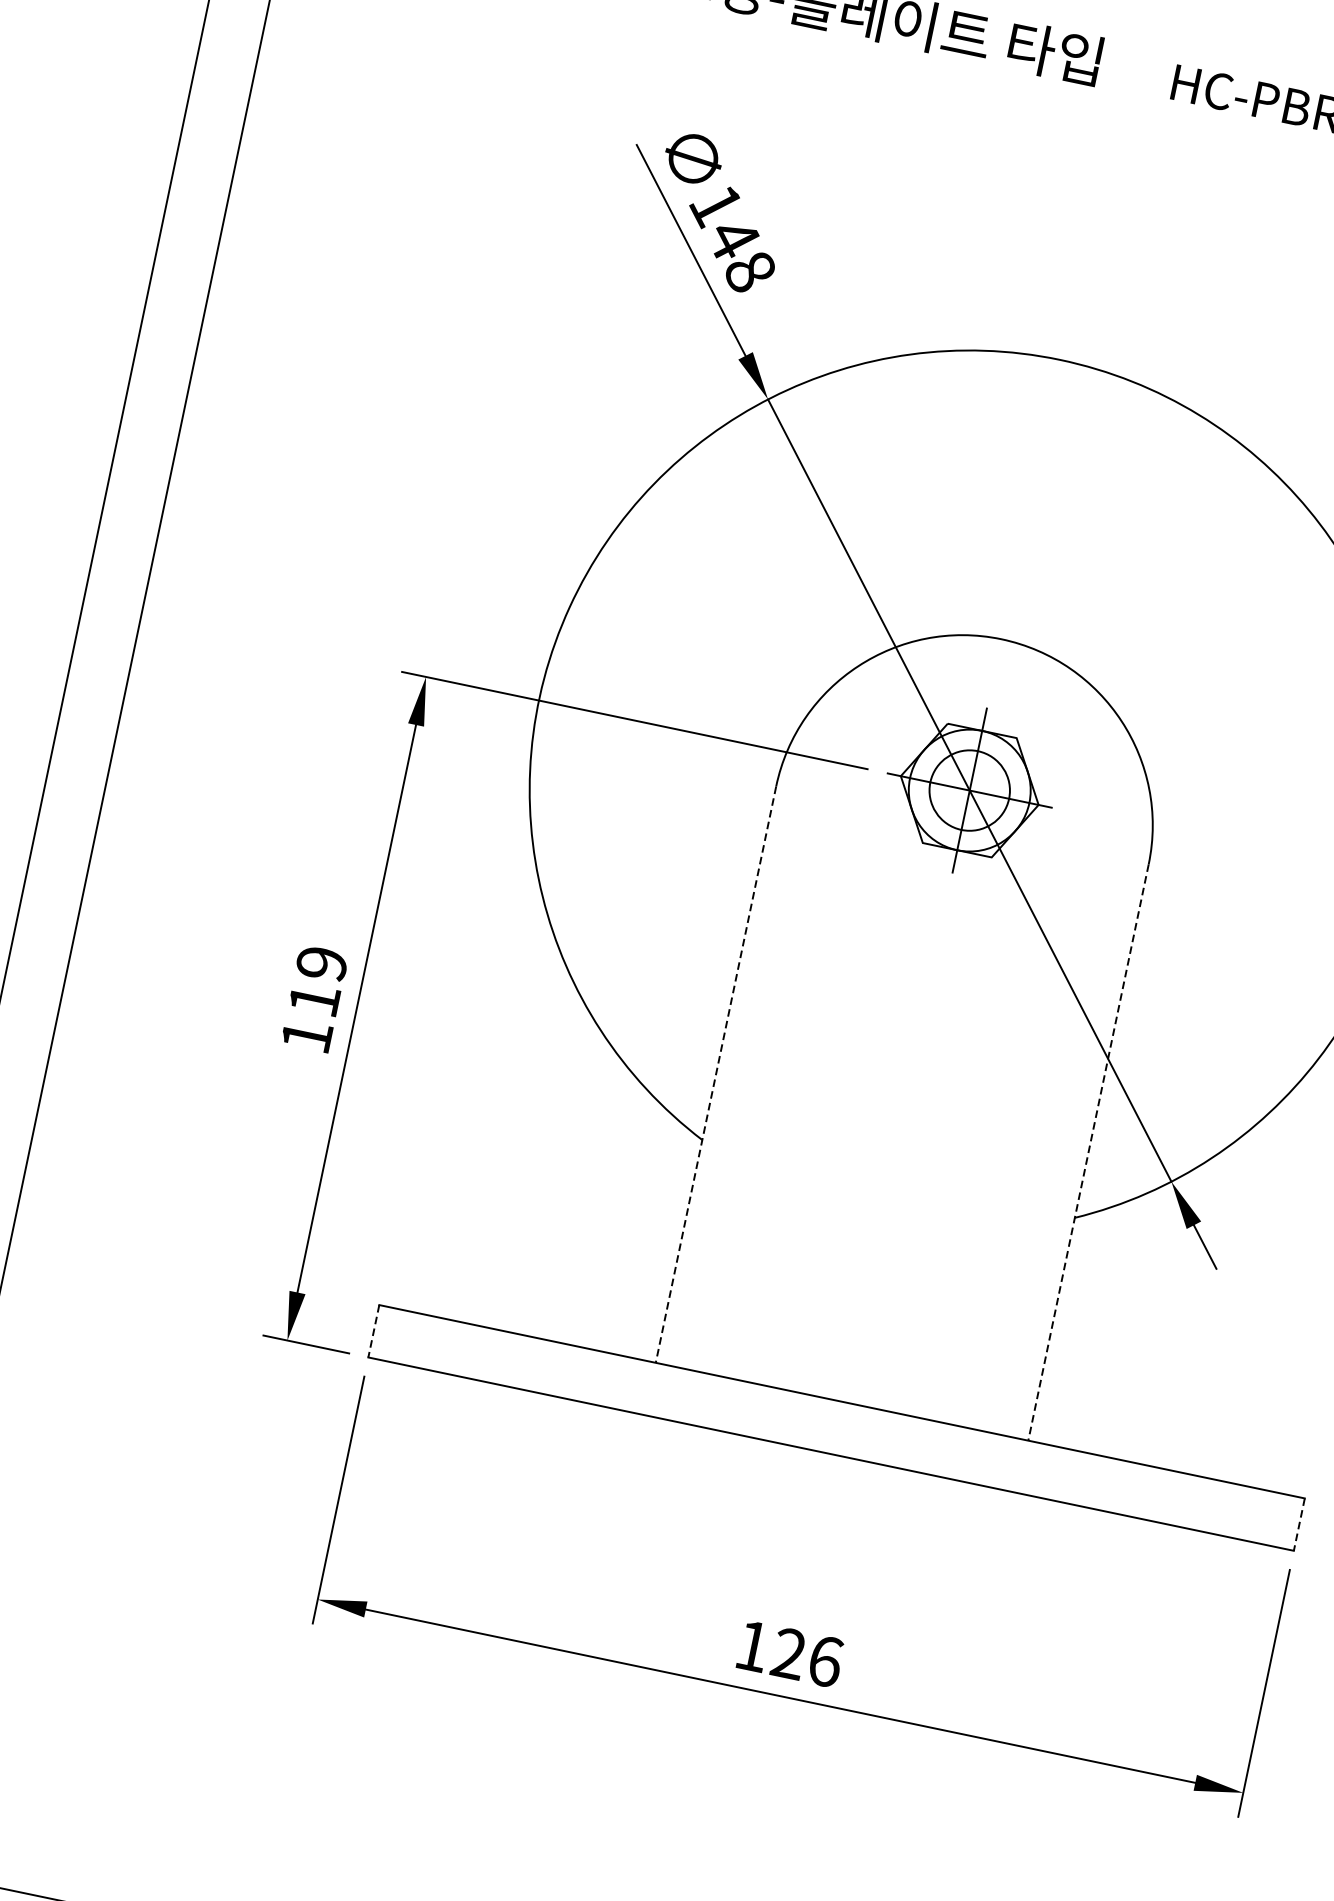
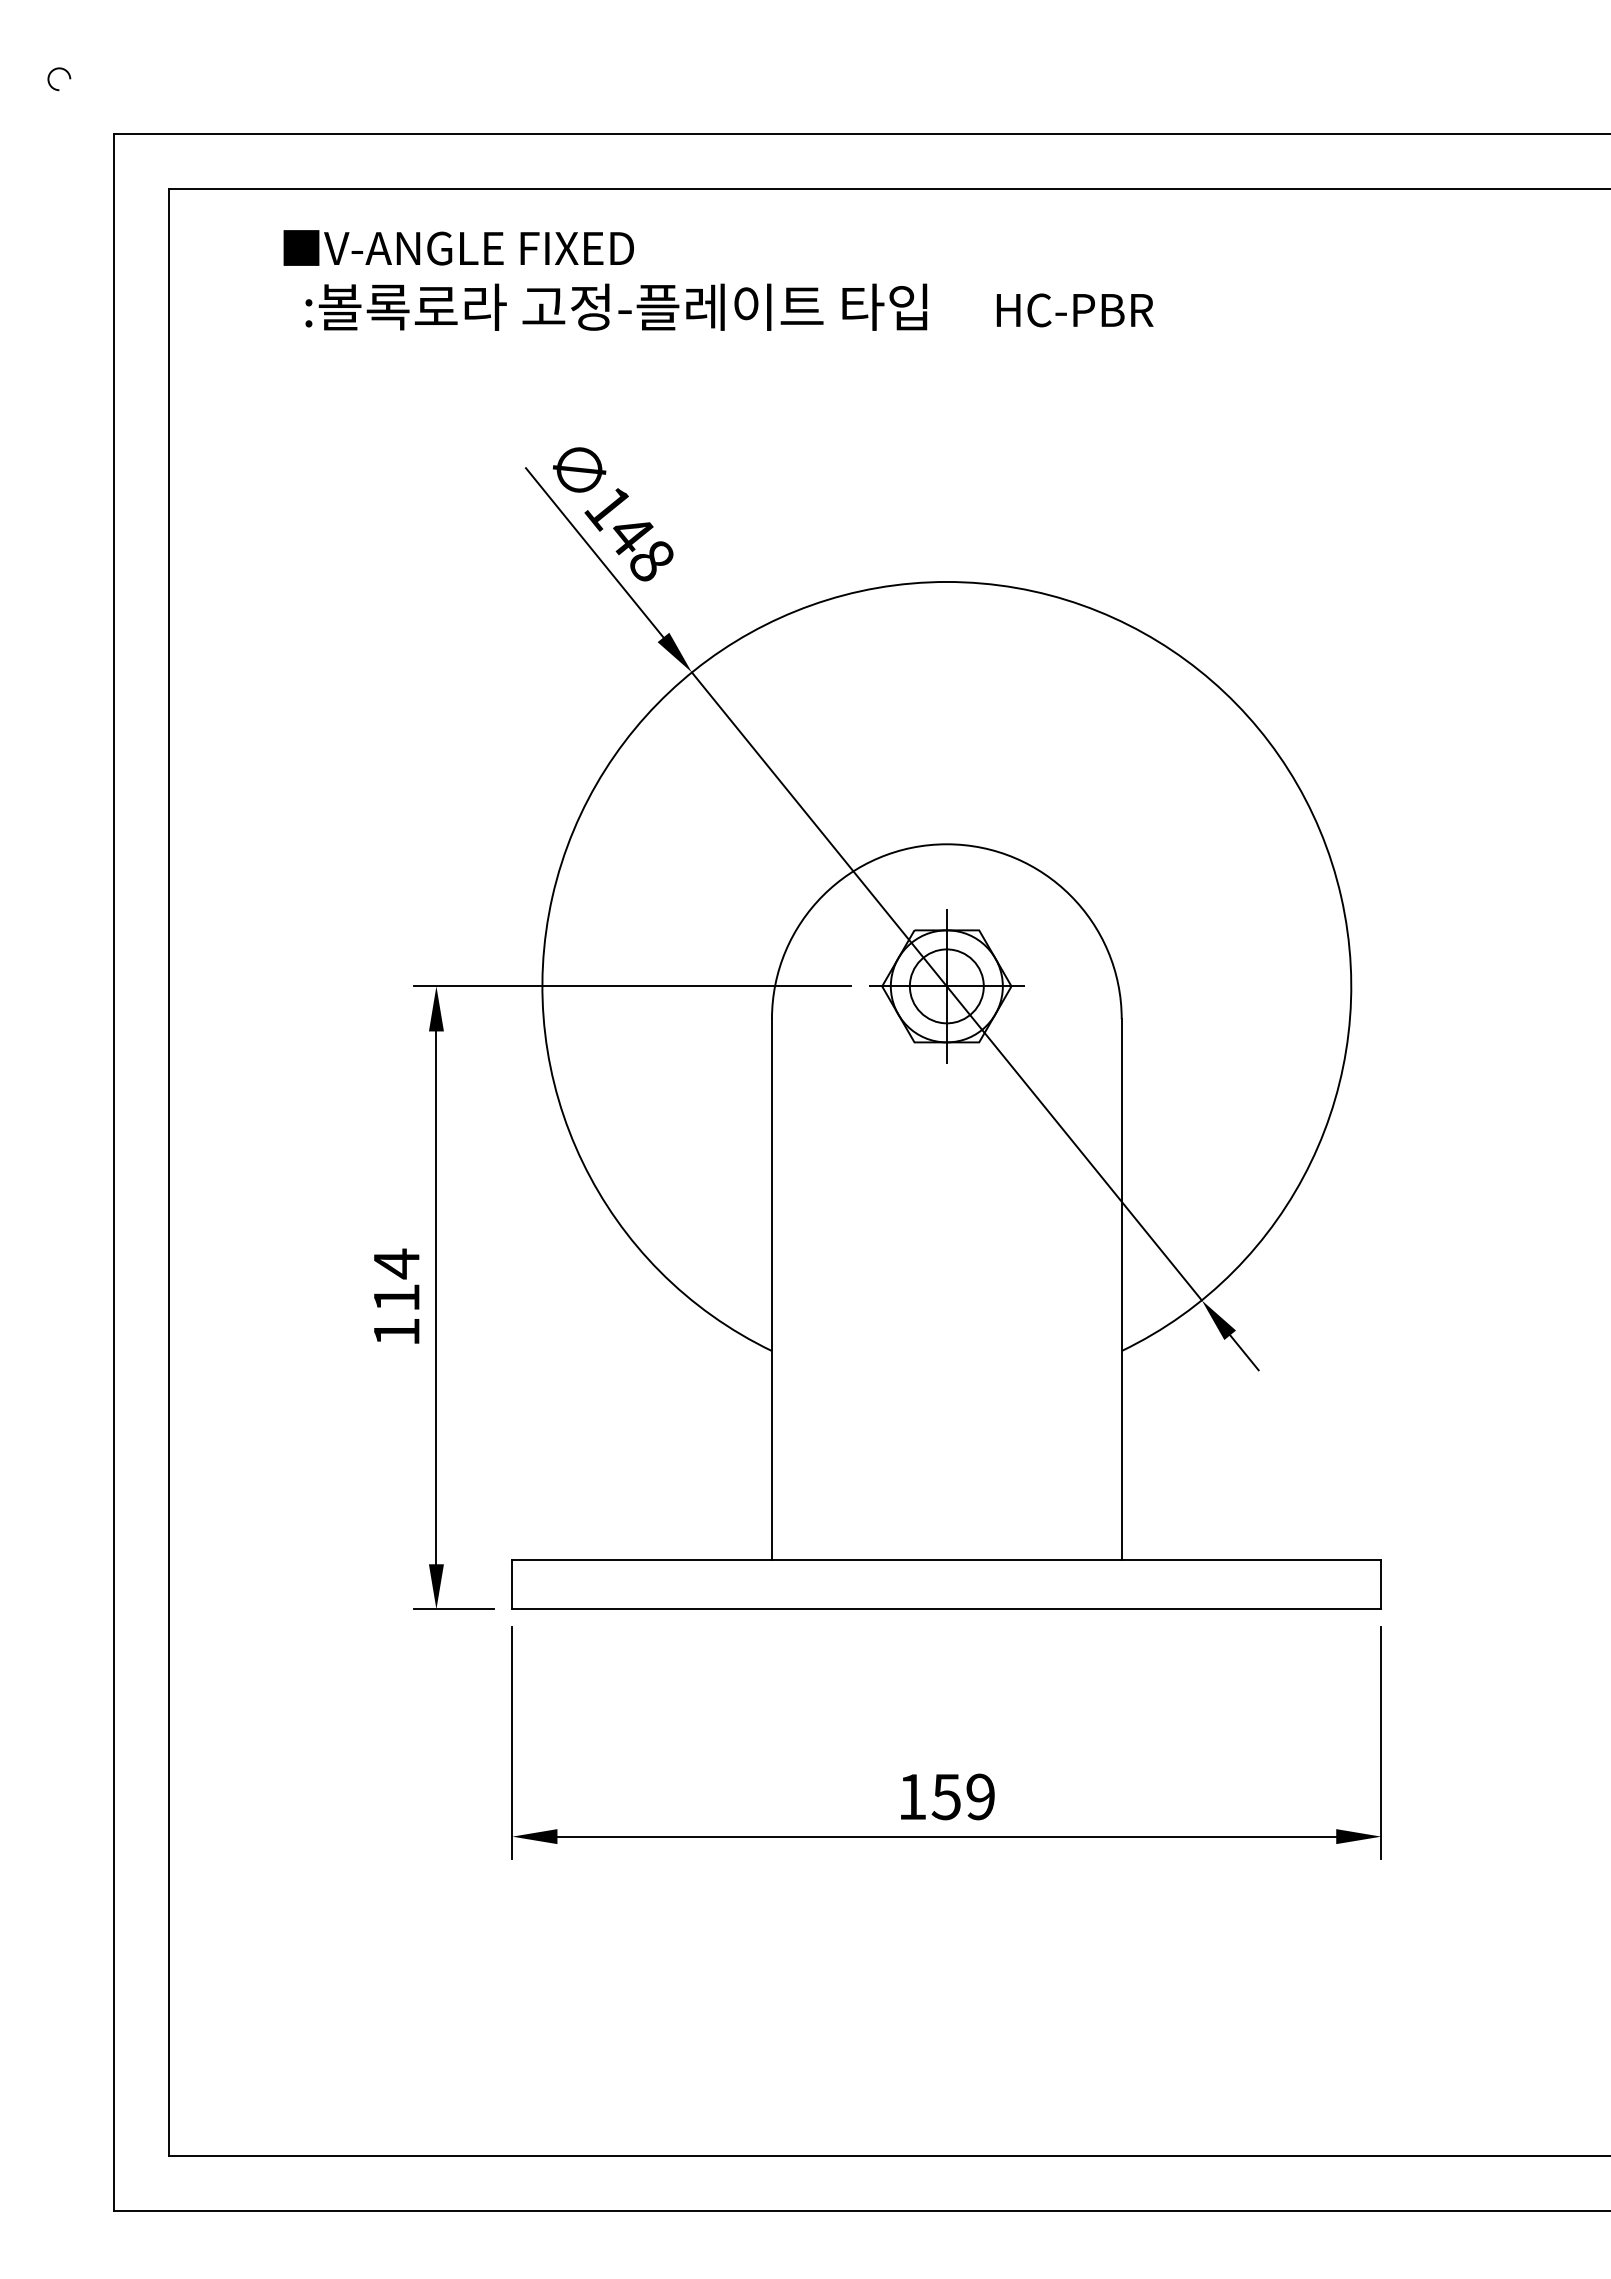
text: (321, 963) -> (396, 1263), 119 -> 114
line: (715, 1074) -> (771, 1289), dashed -> solid
line: (1088, 1152) -> (1121, 1289), dashed -> solid
line: (374, 1330) -> (512, 1584), dashed -> solid
line: (1299, 1524) -> (1381, 1584), dashed -> solid
text: (807, 1657) -> (963, 1796), 126 -> 159

